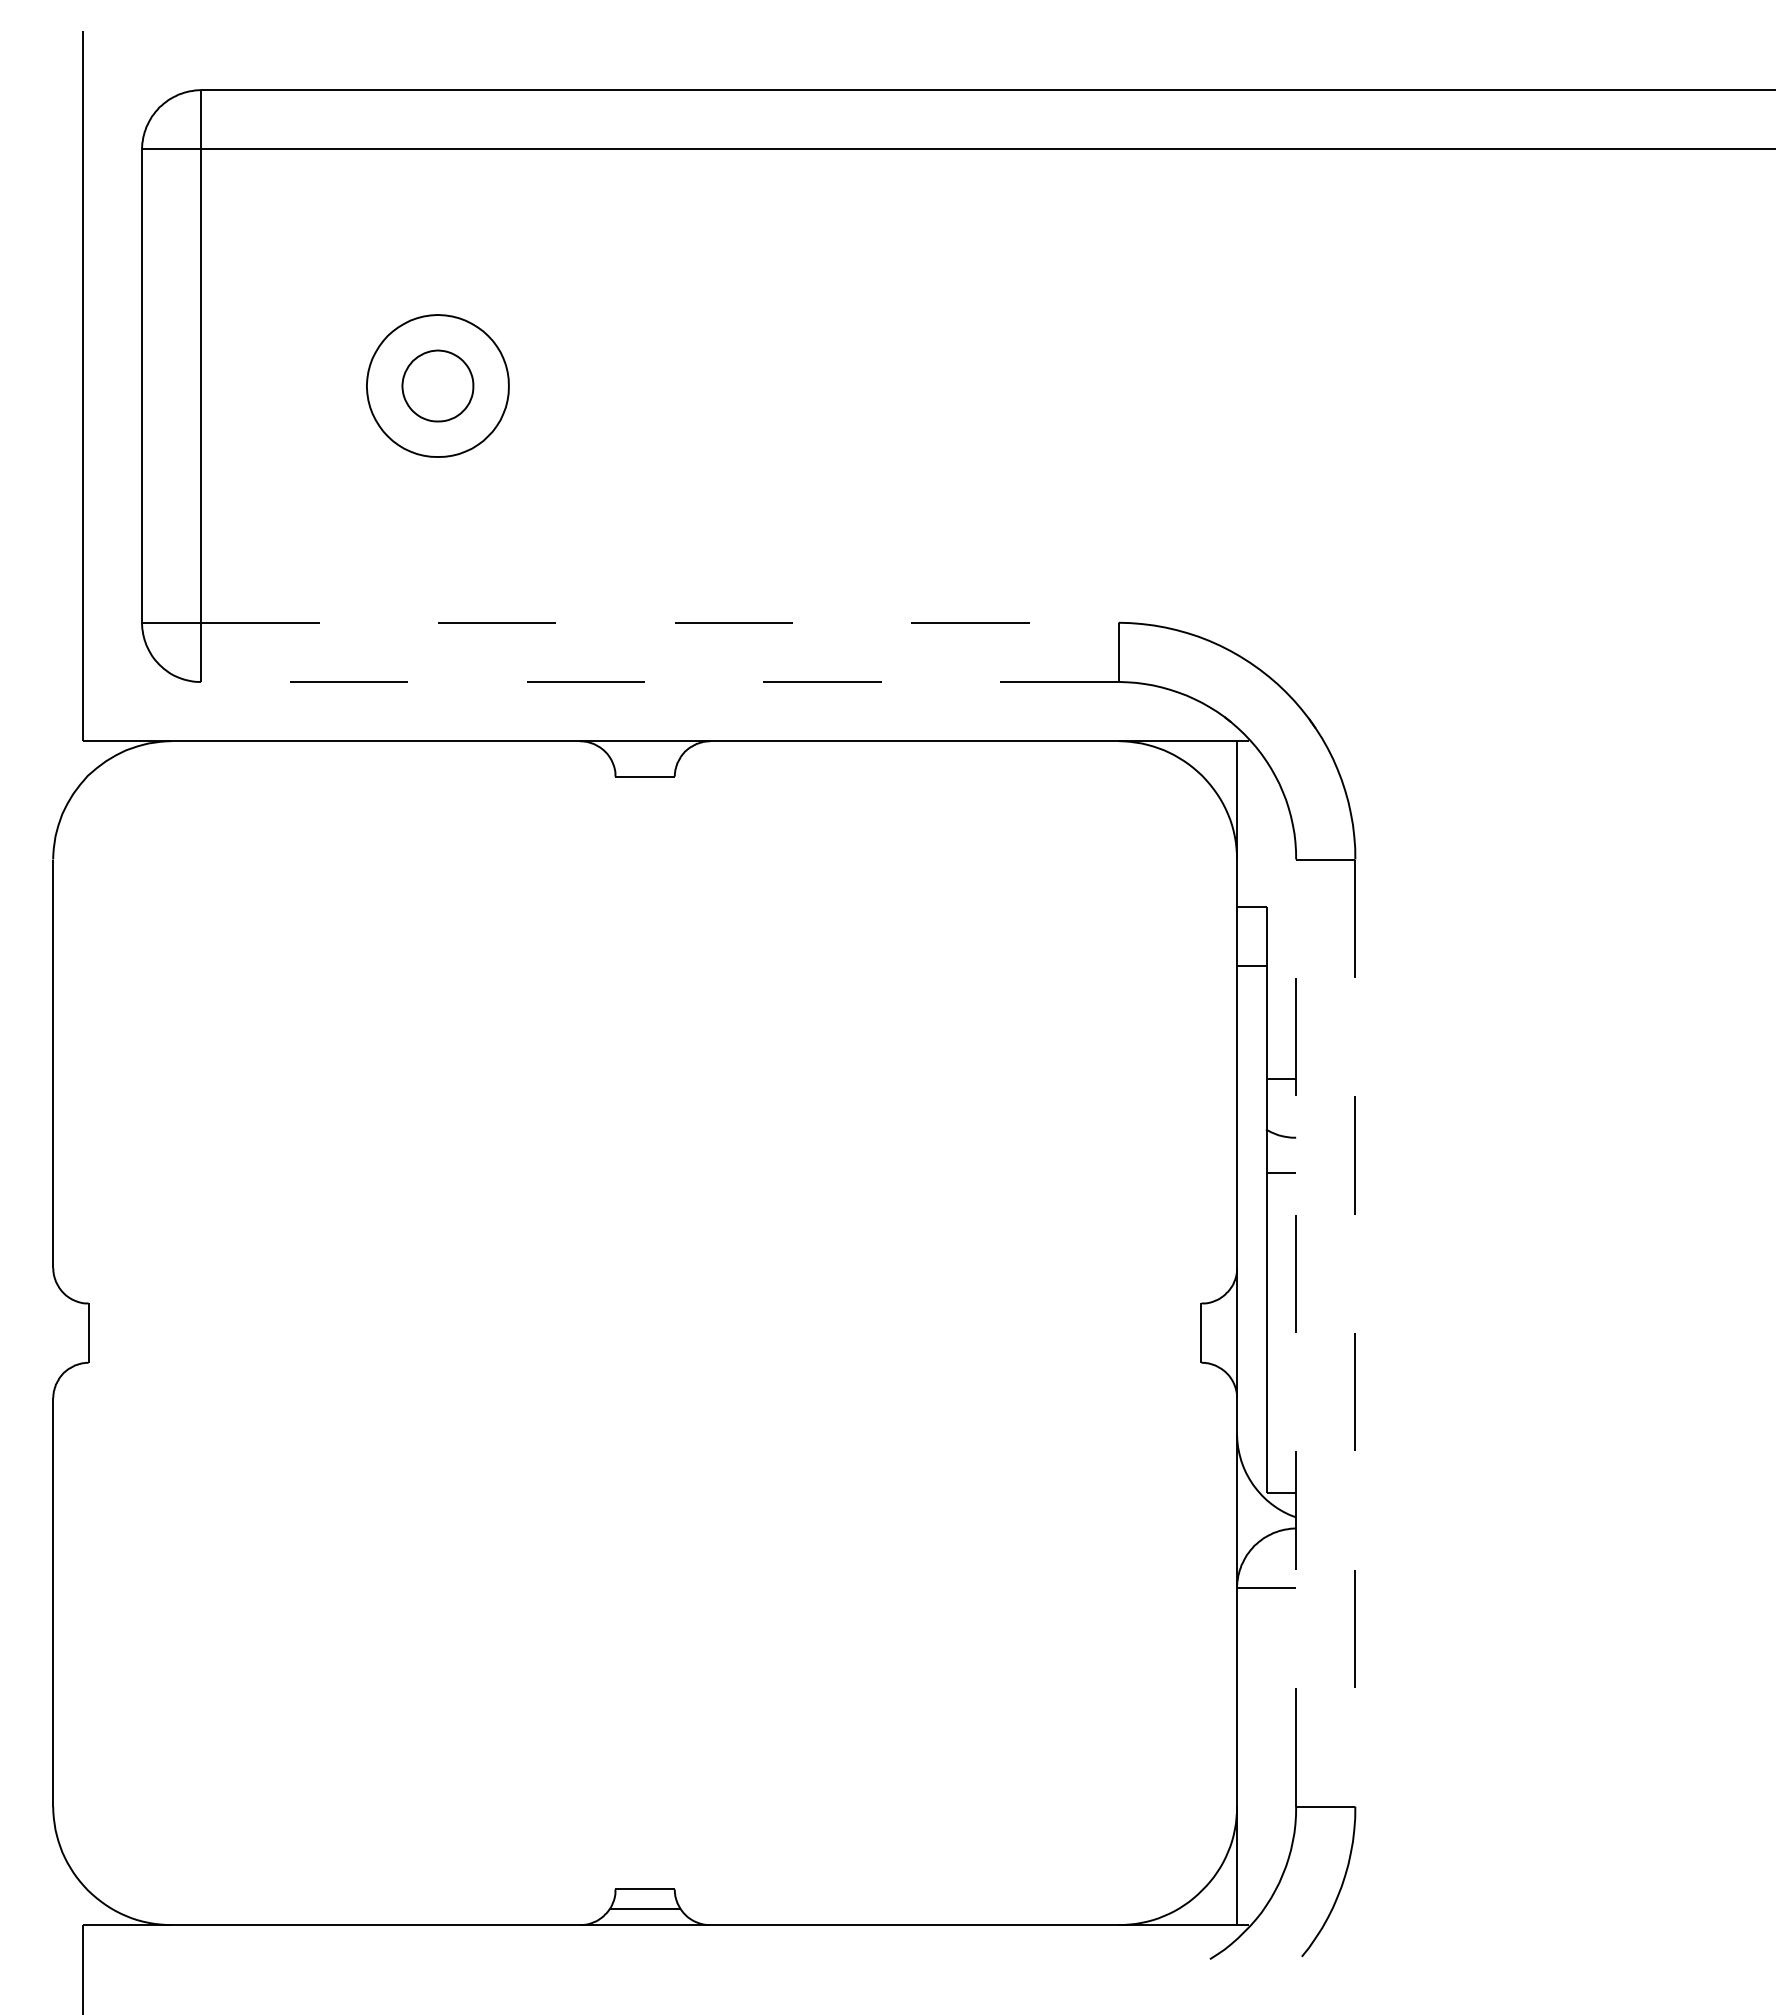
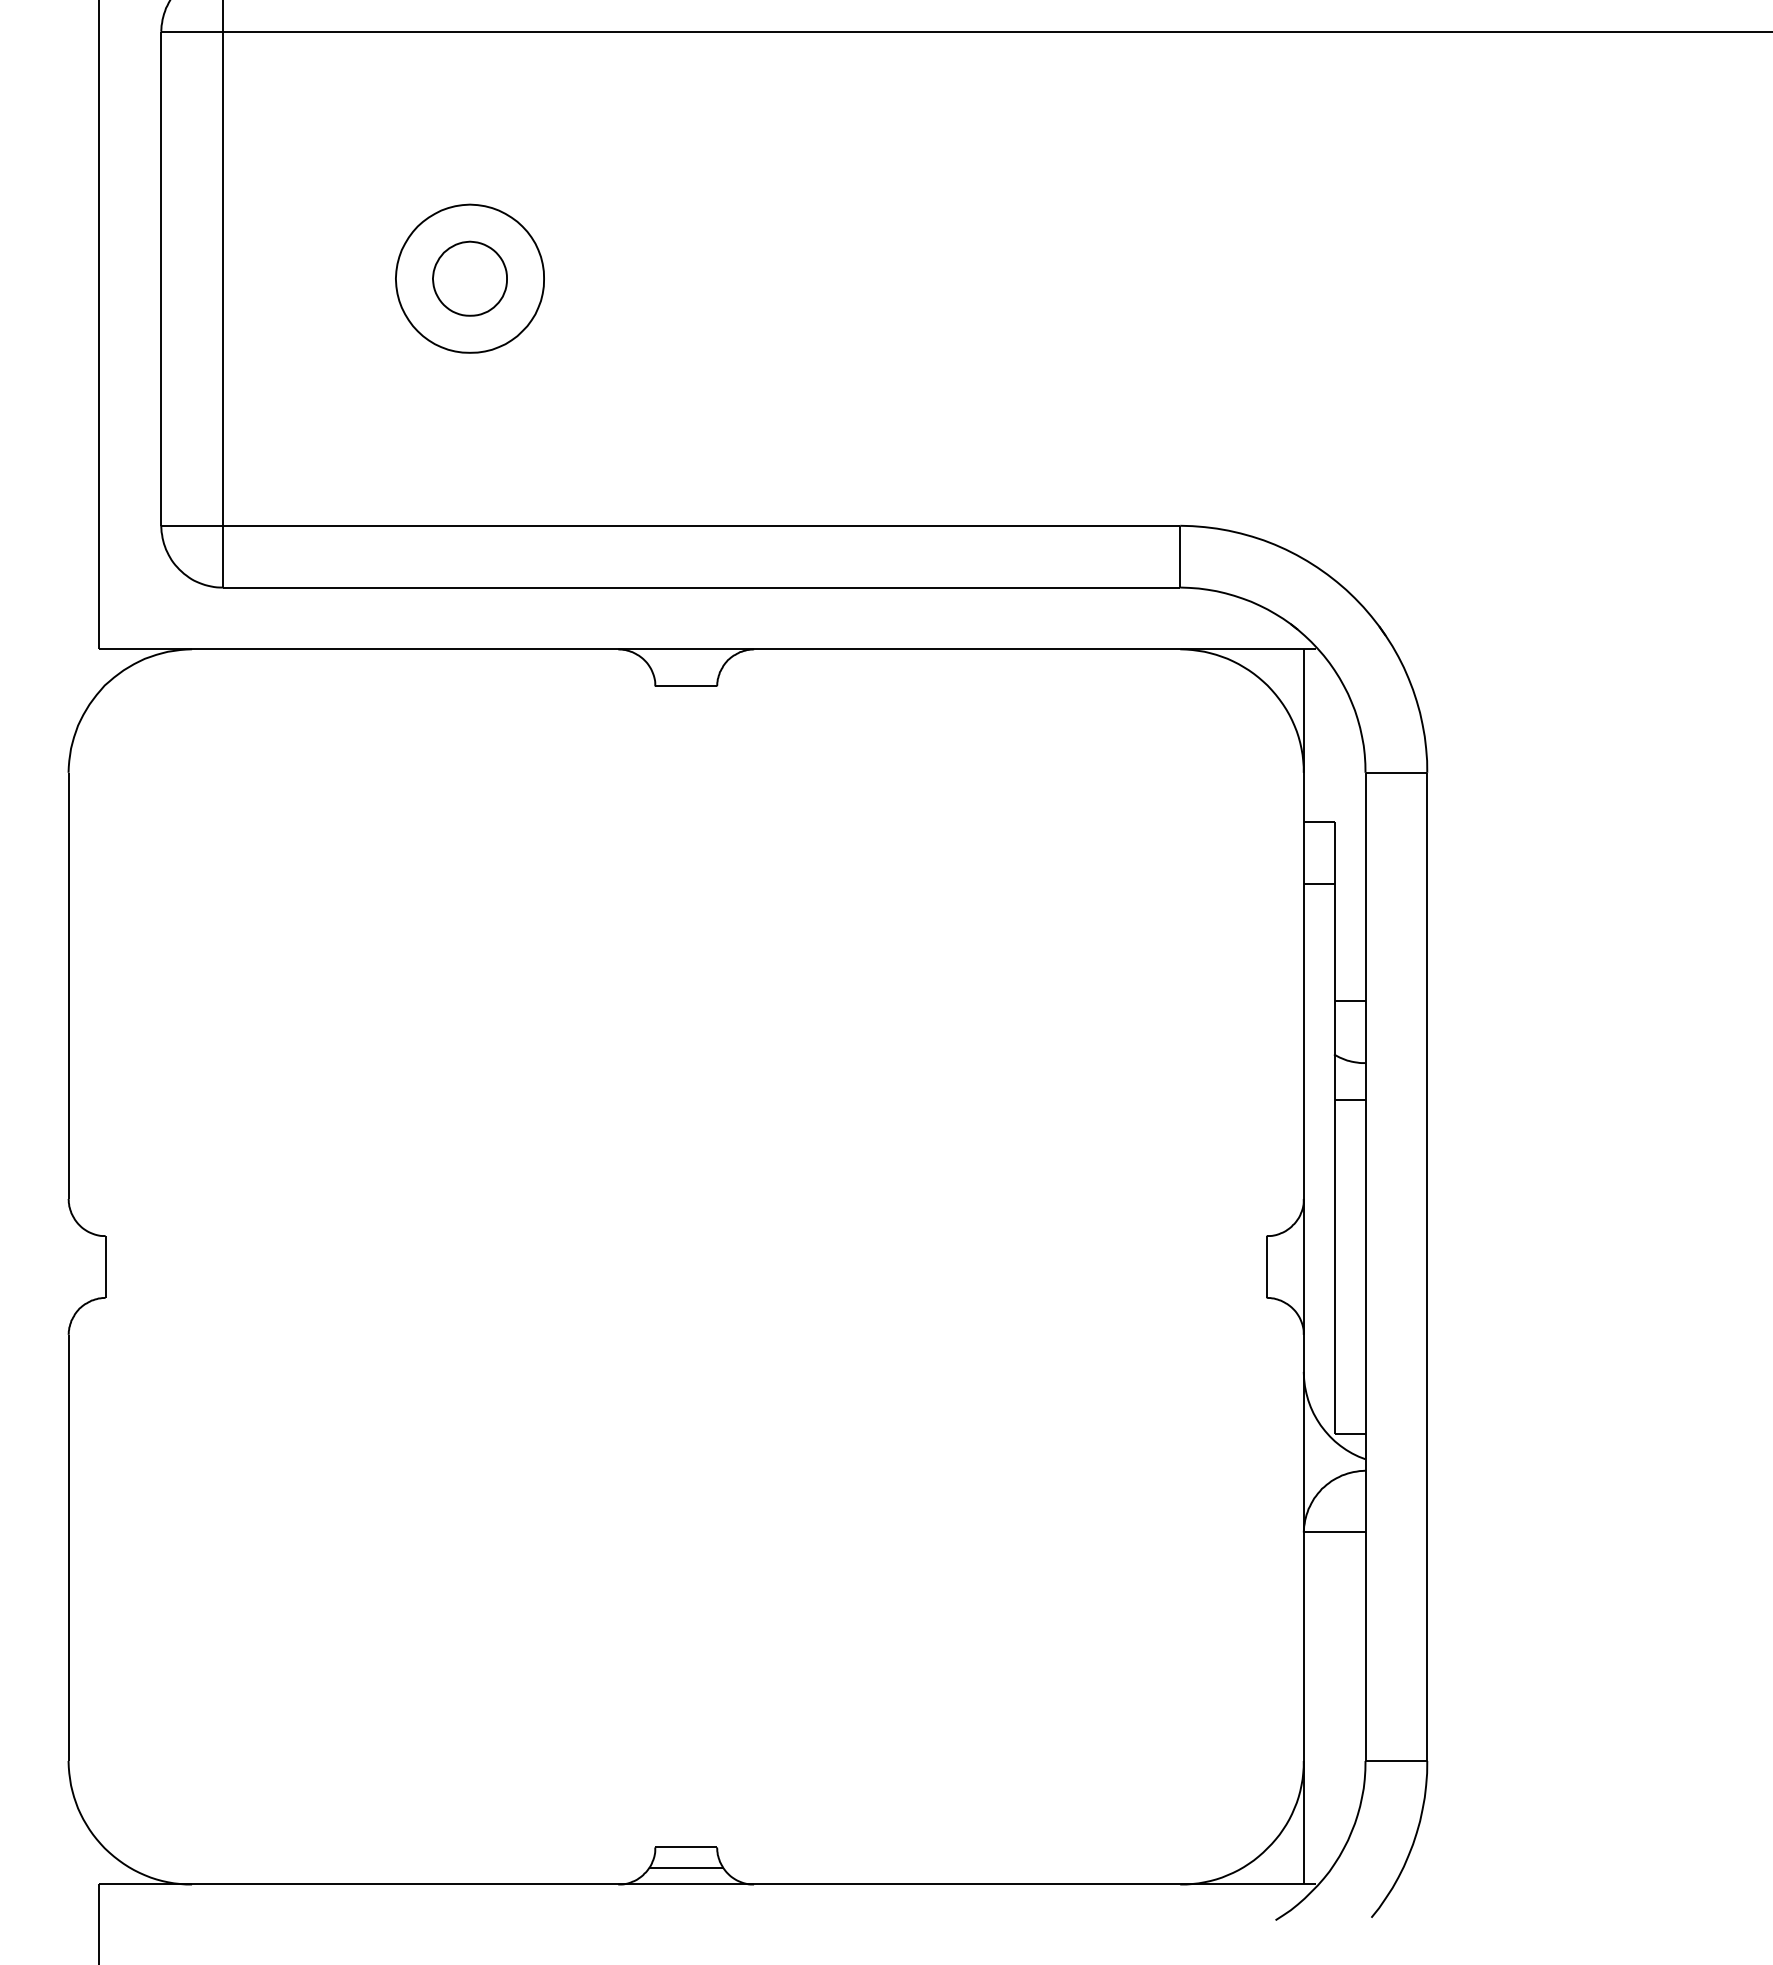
line: (659, 622) -> (701, 525), dashed -> solid
line: (659, 681) -> (701, 587), dashed -> solid
line: (1296, 1333) -> (1365, 1267), dashed -> solid
line: (1355, 1333) -> (1427, 1267), dashed -> solid

